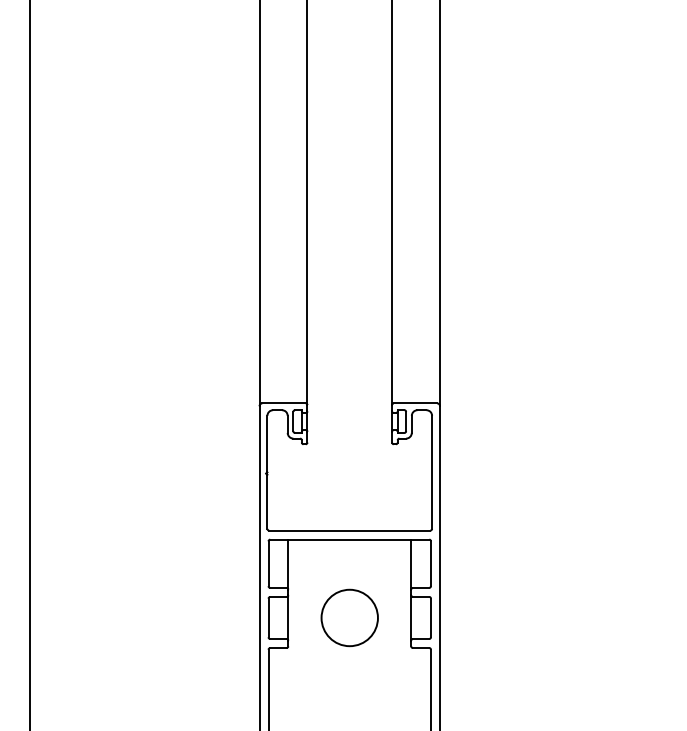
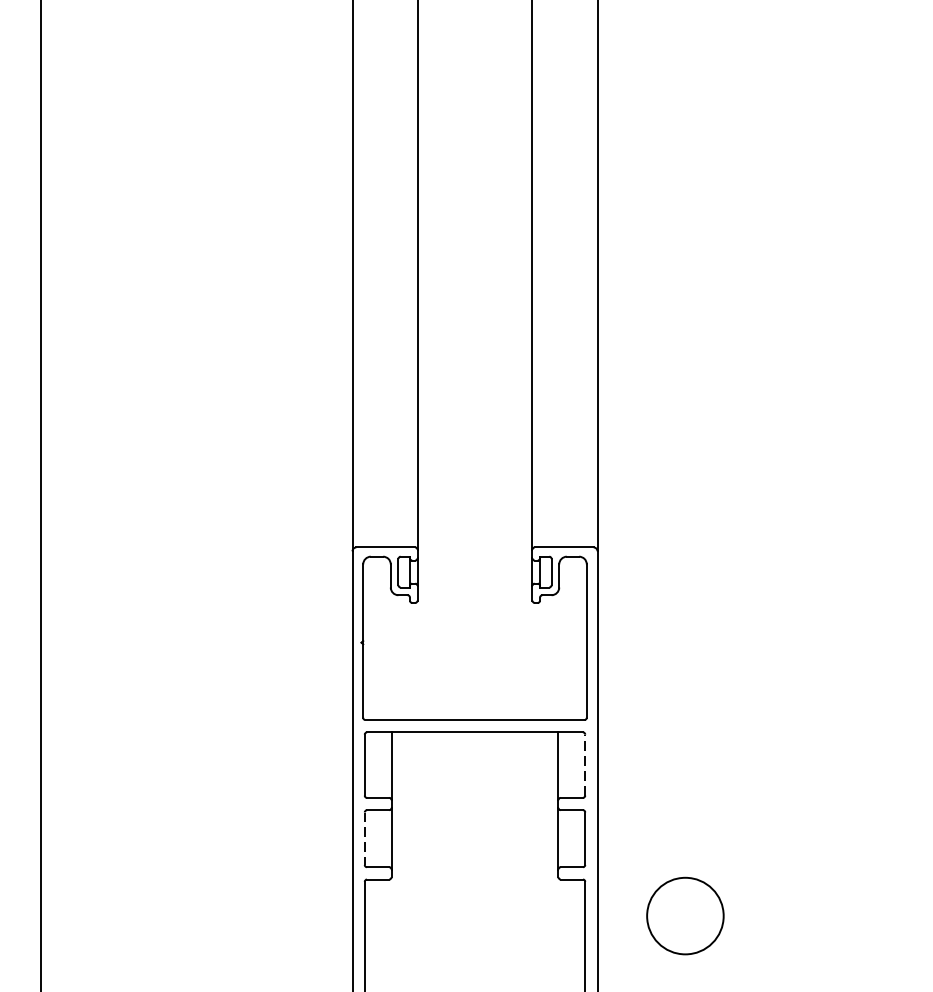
line: (430, 563) -> (584, 764), solid -> dashed
circle: (349, 617) -> (685, 915), moved
line: (268, 618) -> (364, 839), solid -> dashed

